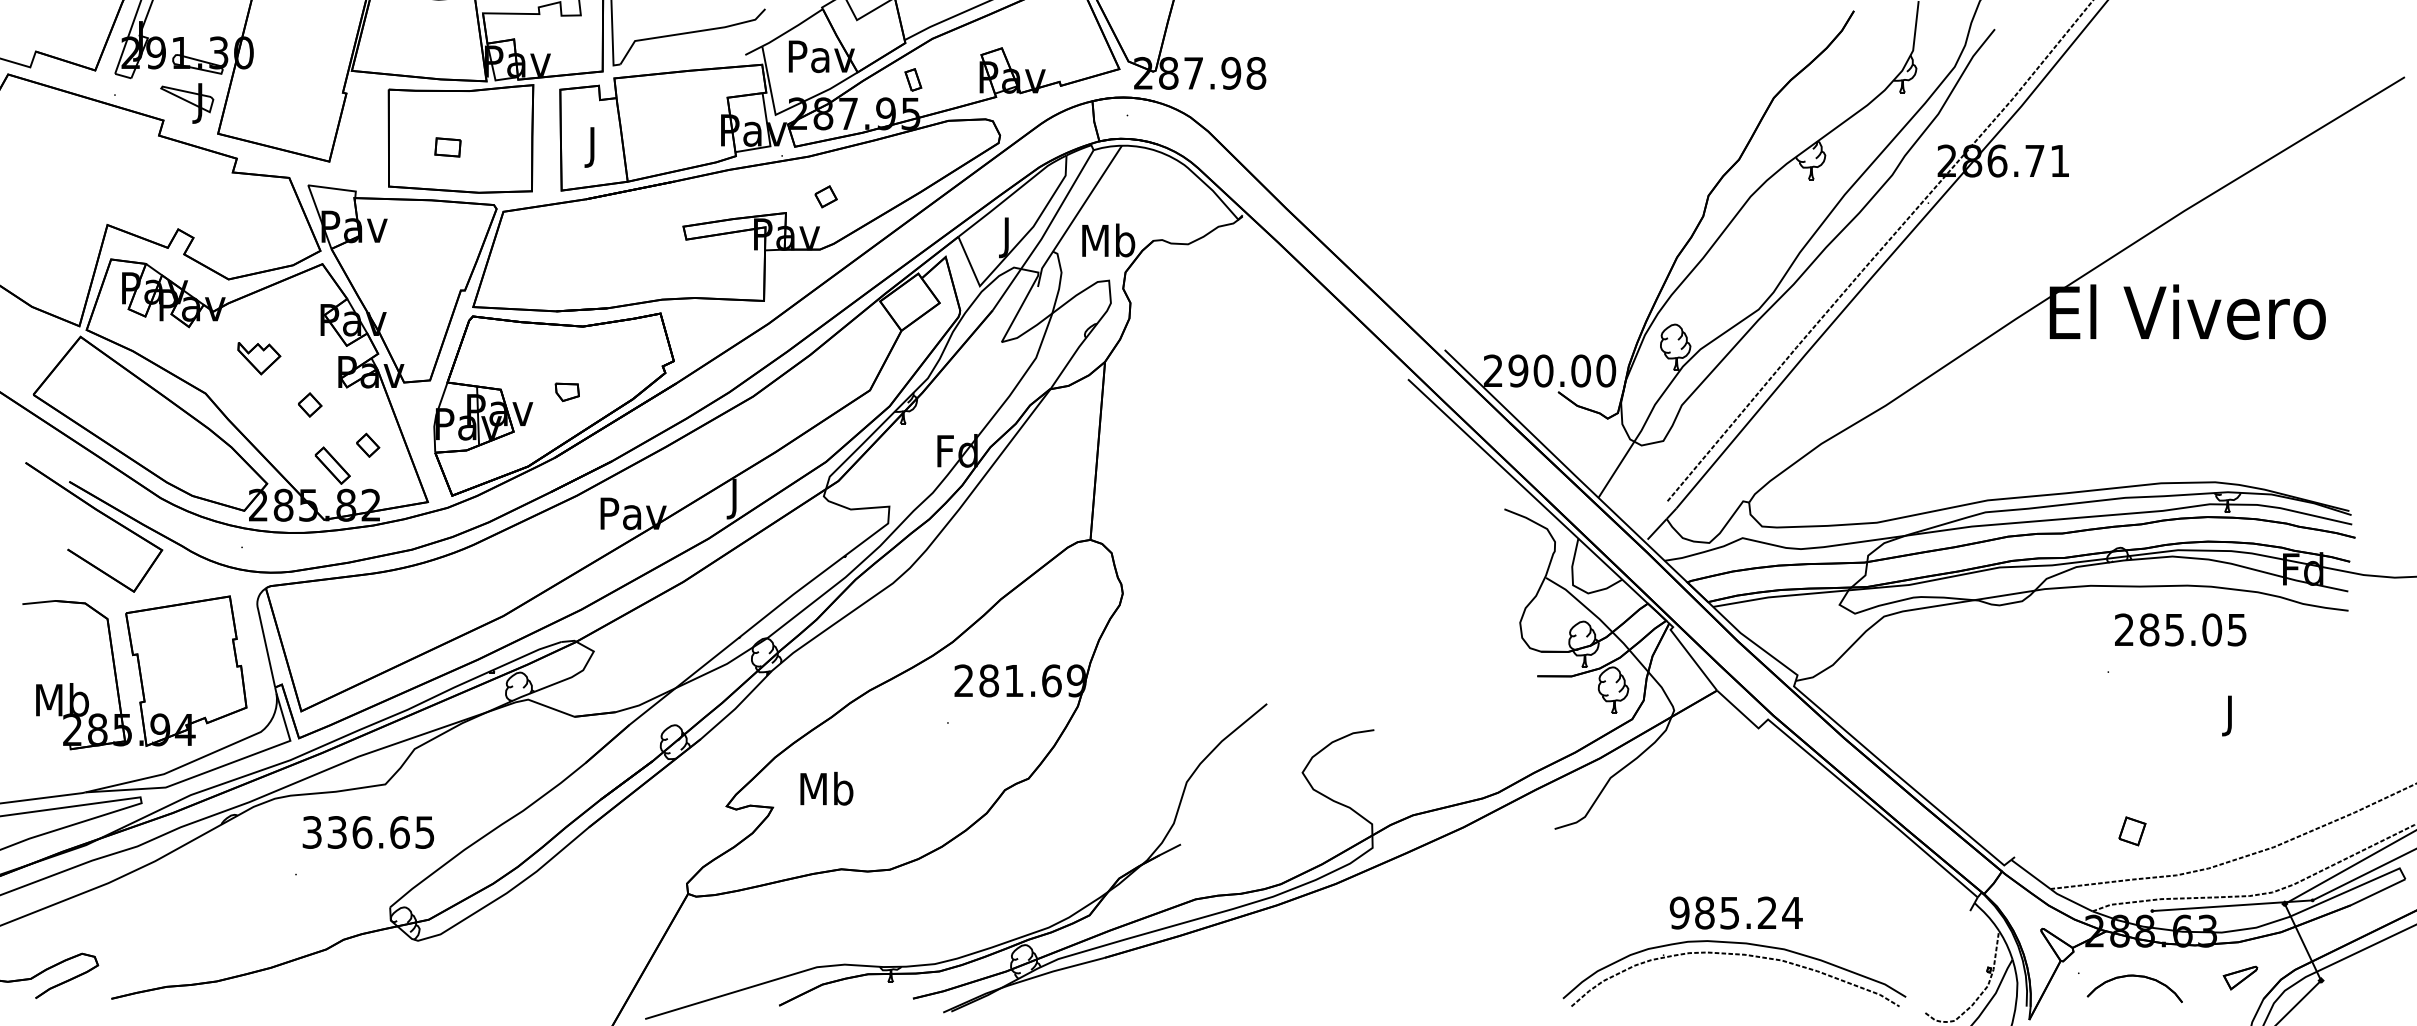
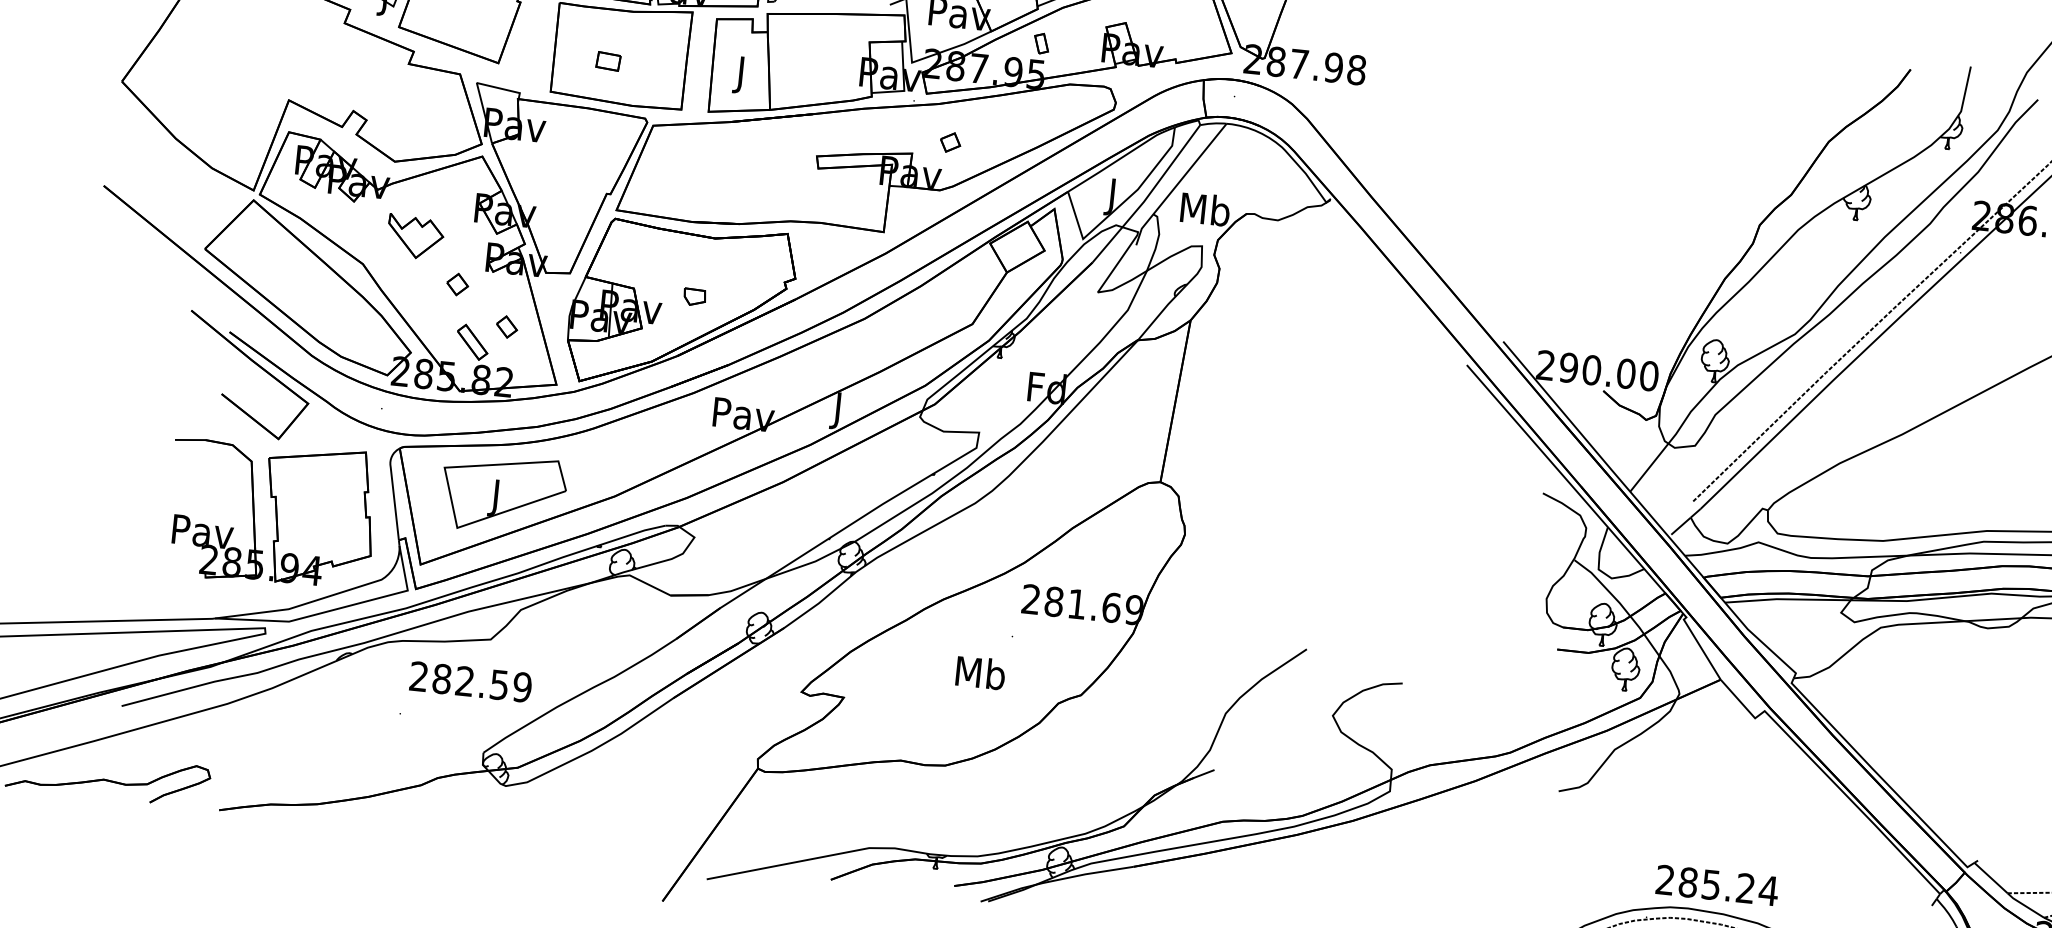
part: (259, 358) -> (415, 237), size x1.43
part: (382, 625) -> (503, 493), added
text: (62, 699) -> (202, 531), Mb -> Pav
text: (826, 788) -> (980, 672), moved
text: (368, 832) -> (470, 682), 336.65 -> 282.59
text: (1679, 912) -> (1665, 879), 985.24 -> 285.24

